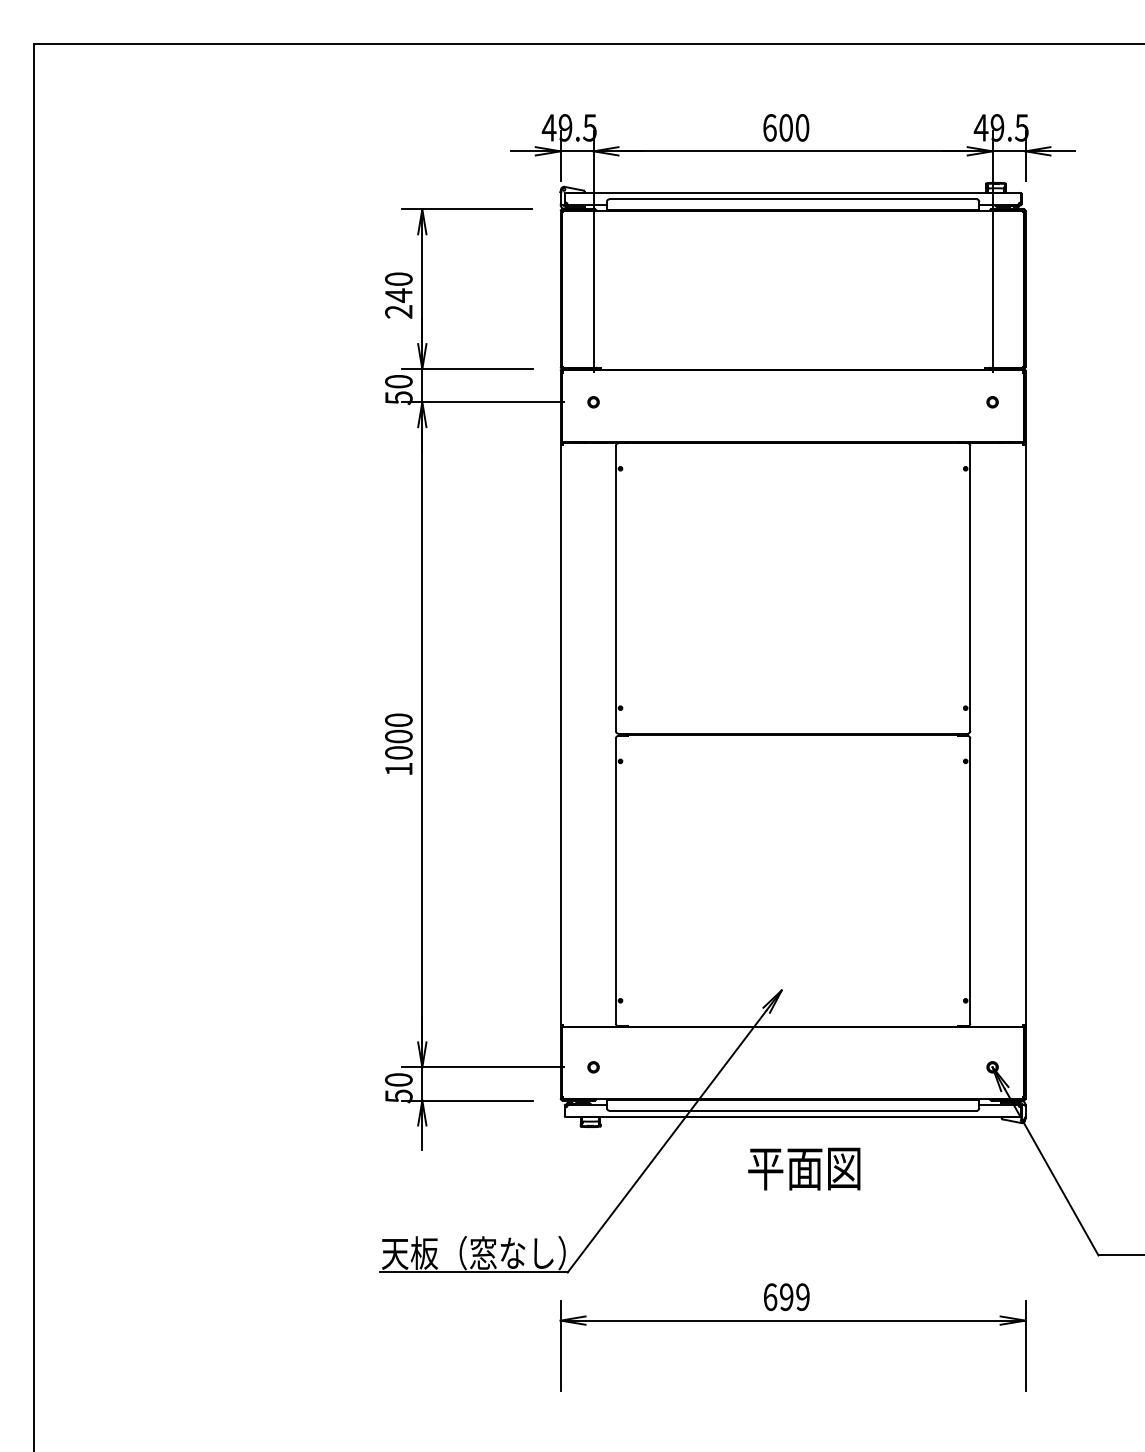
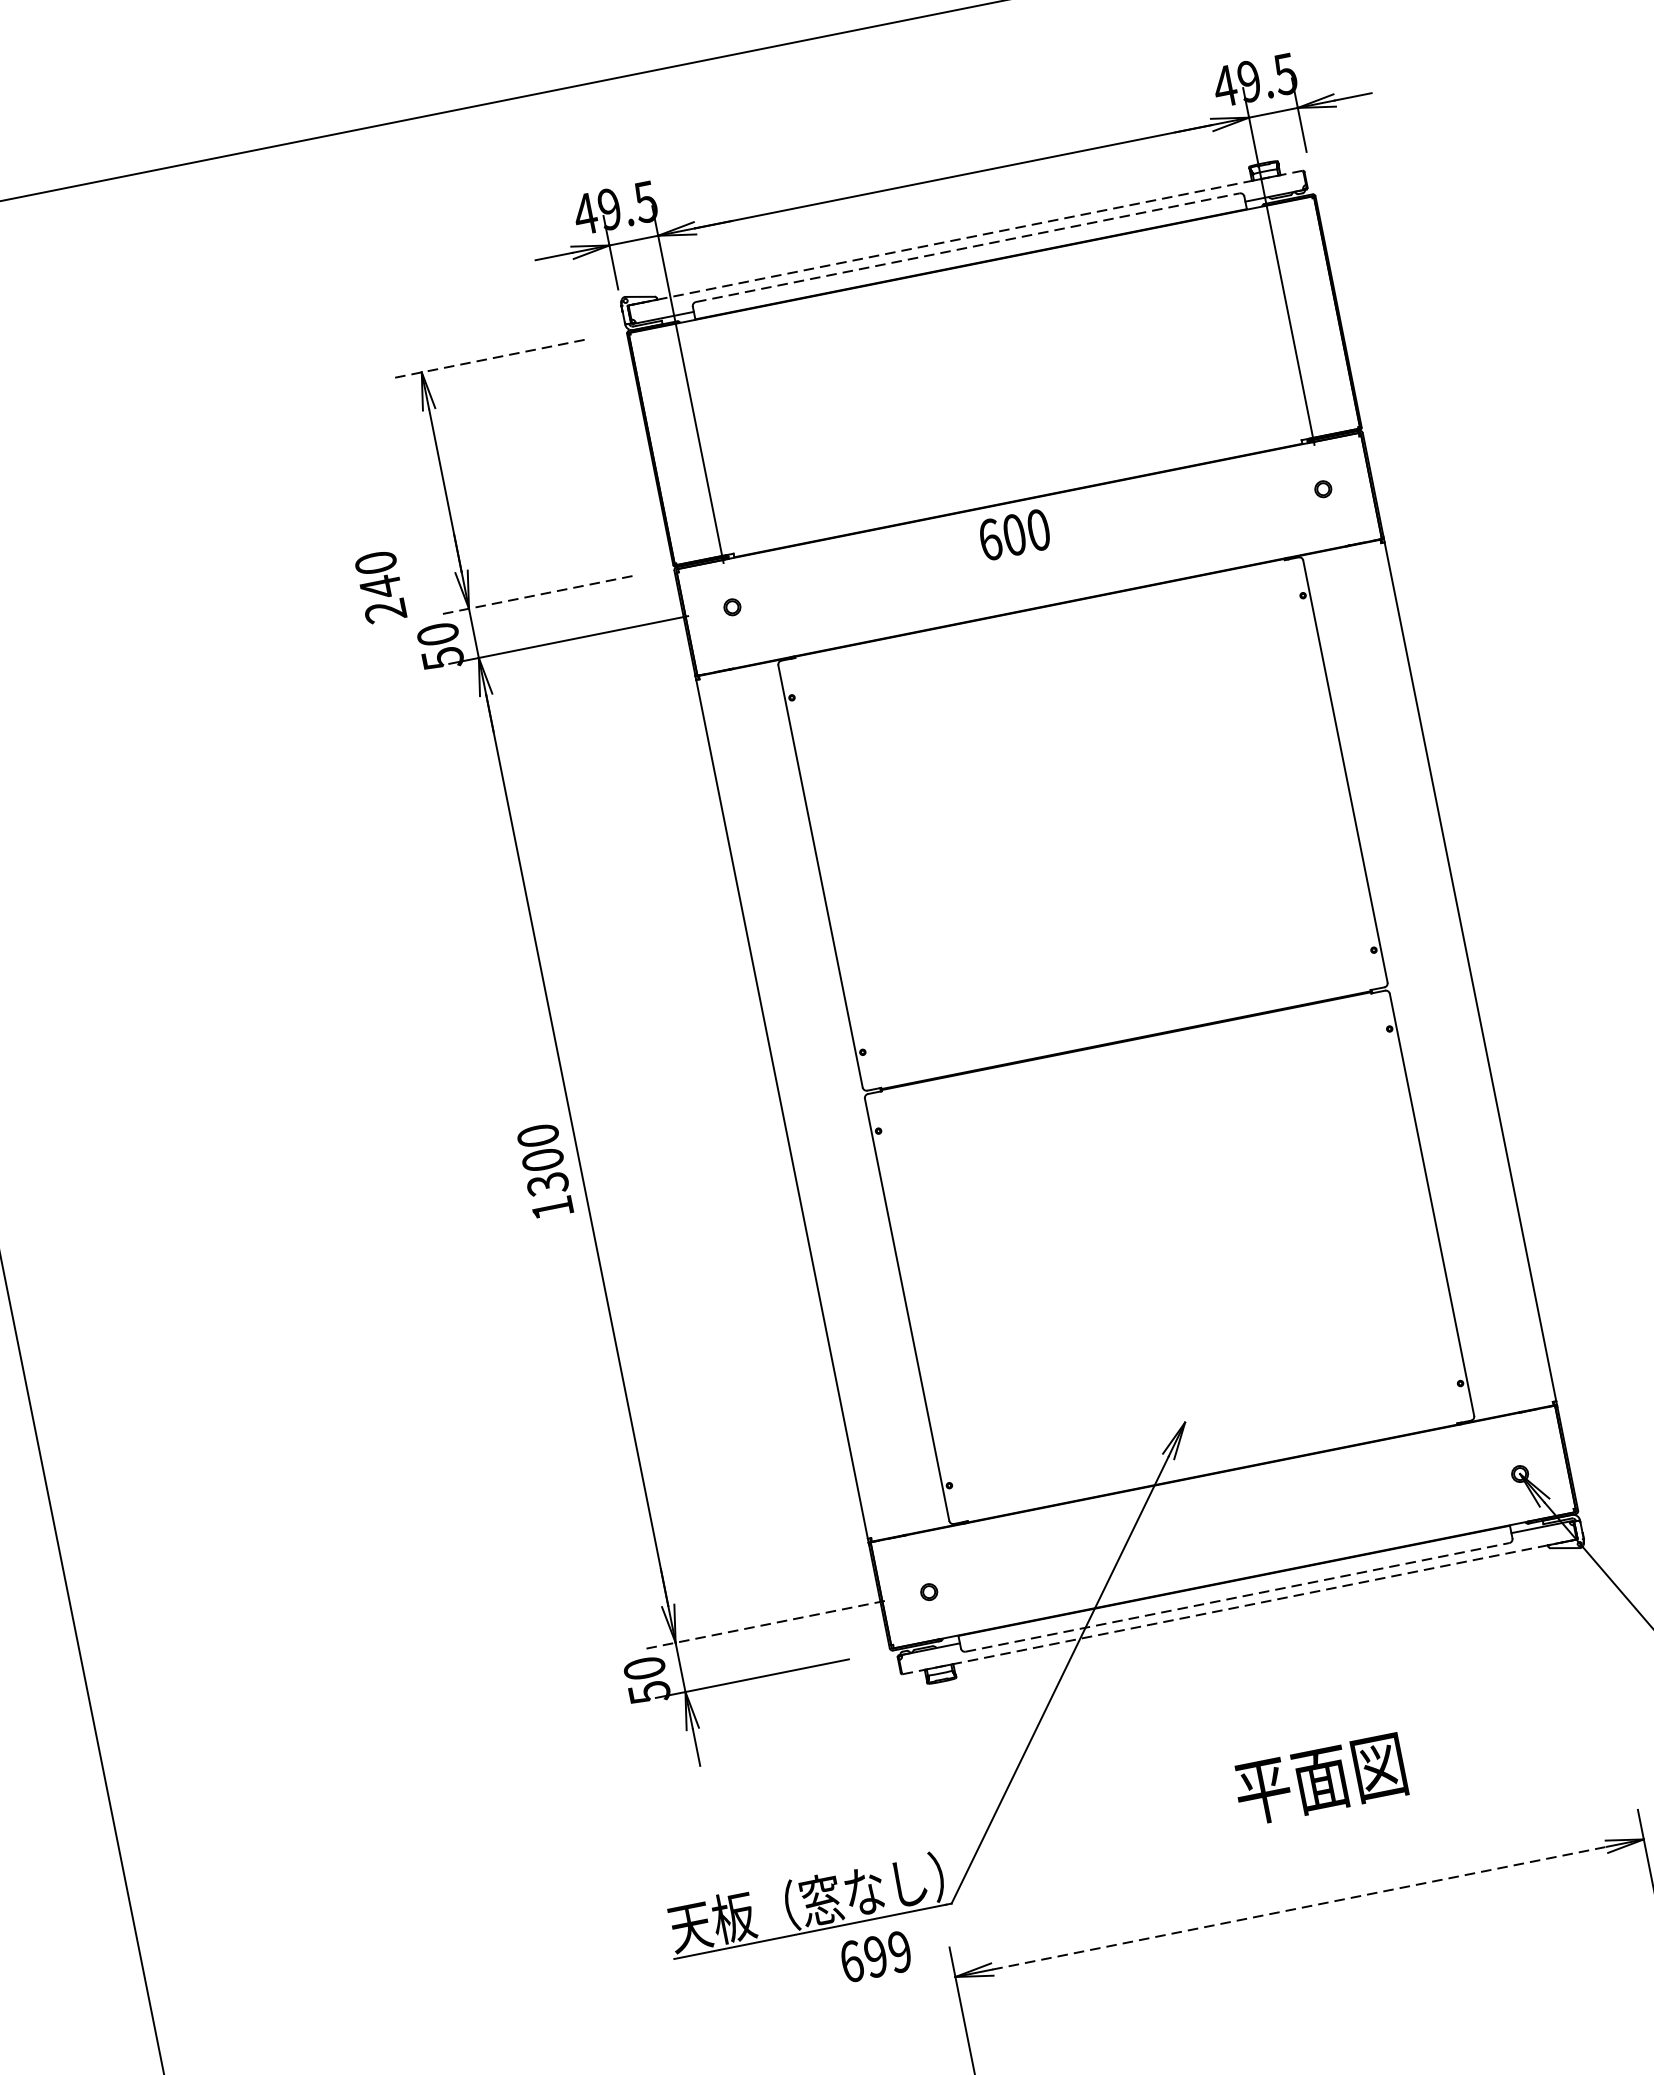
text: (786, 127) -> (1014, 534), moved
line: (792, 192) -> (964, 237), solid -> dashed
line: (793, 199) -> (968, 247), solid -> dashed
line: (467, 209) -> (488, 359), solid -> dashed
text: (398, 295) -> (380, 587), moved
line: (467, 369) -> (536, 596), solid -> dashed
text: (398, 752) -> (547, 1183), 1000 -> 1300
line: (483, 1067) -> (766, 1624), solid -> dashed
line: (793, 1110) -> (1238, 1596), solid -> dashed
line: (793, 1117) -> (1240, 1607), solid -> dashed
text: (804, 1168) -> (1320, 1779), moved
text: (786, 1297) -> (875, 1957), moved
line: (793, 1320) -> (1300, 1907), solid -> dashed

